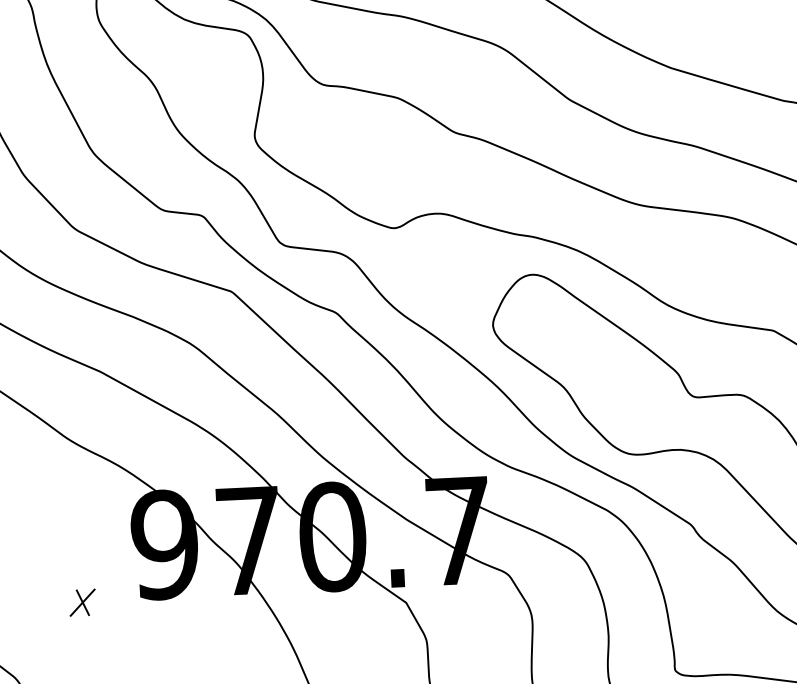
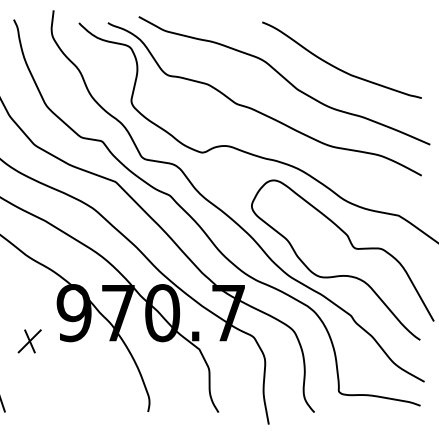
part: (82, 602) -> (29, 341), size x1.67

